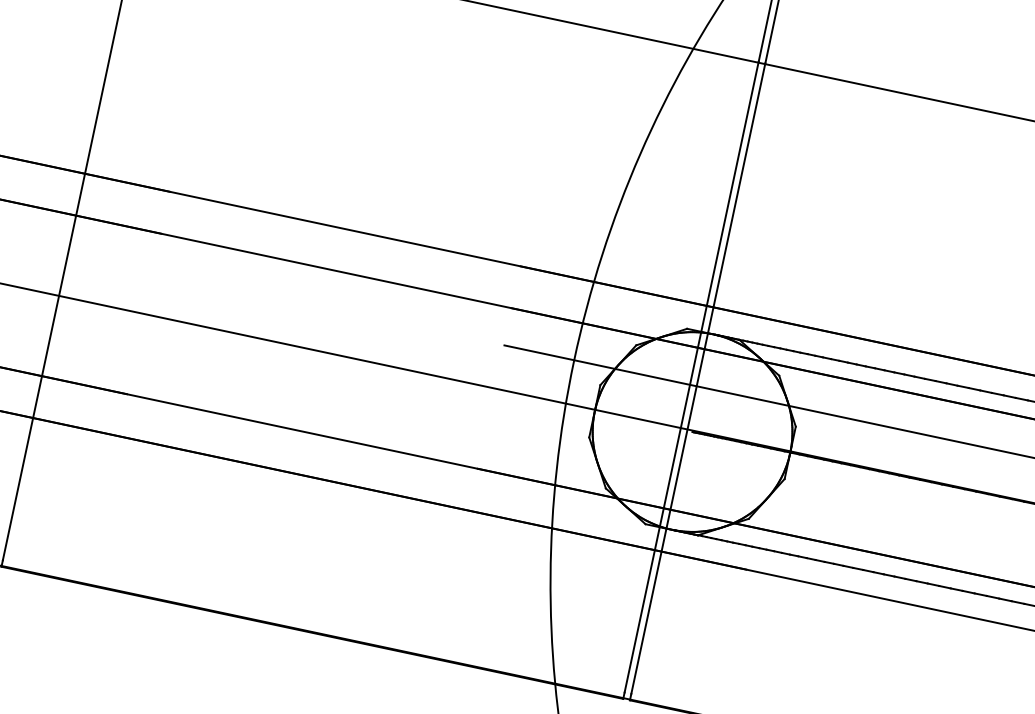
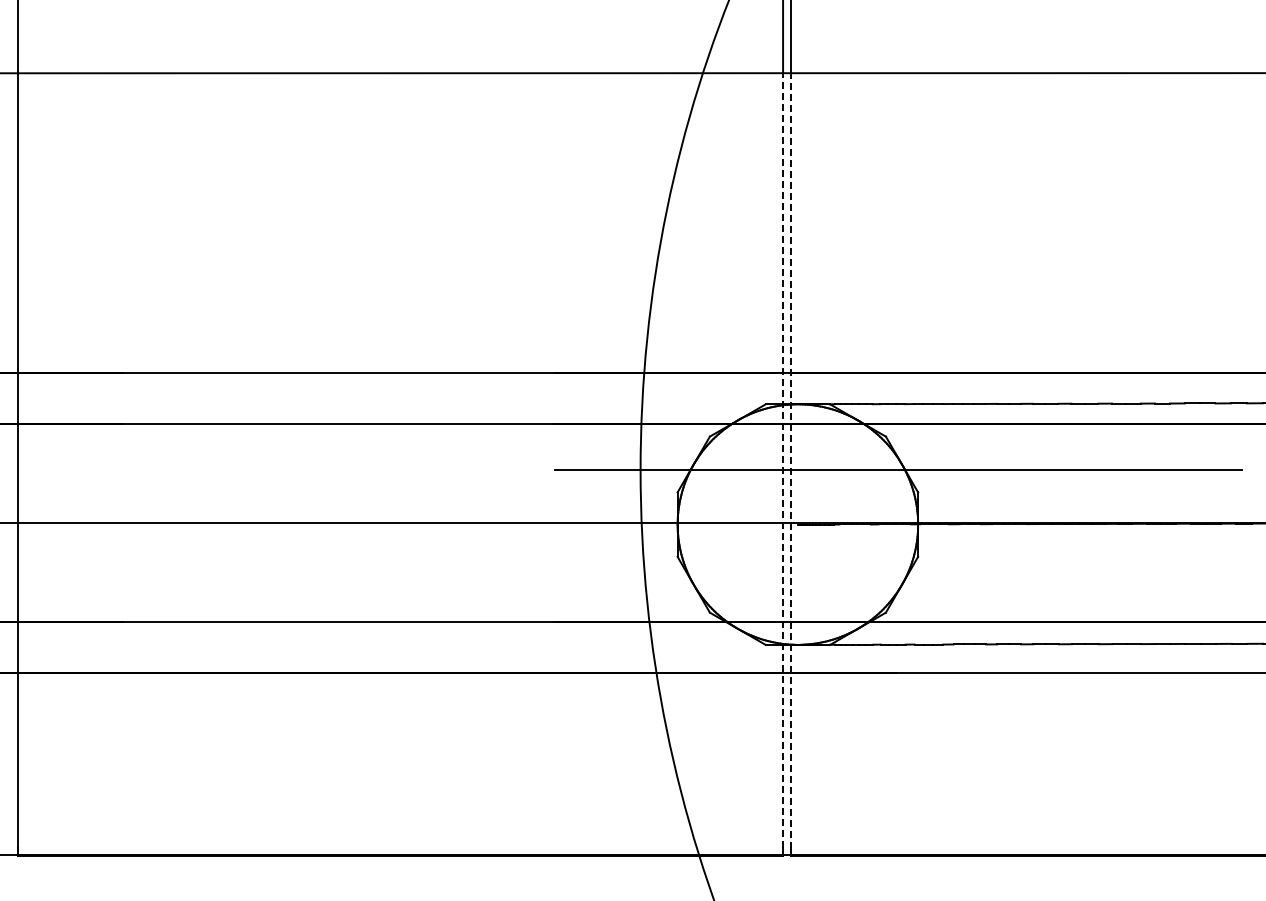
line: (692, 376) -> (783, 459), solid -> dashed
line: (698, 378) -> (791, 460), solid -> dashed

